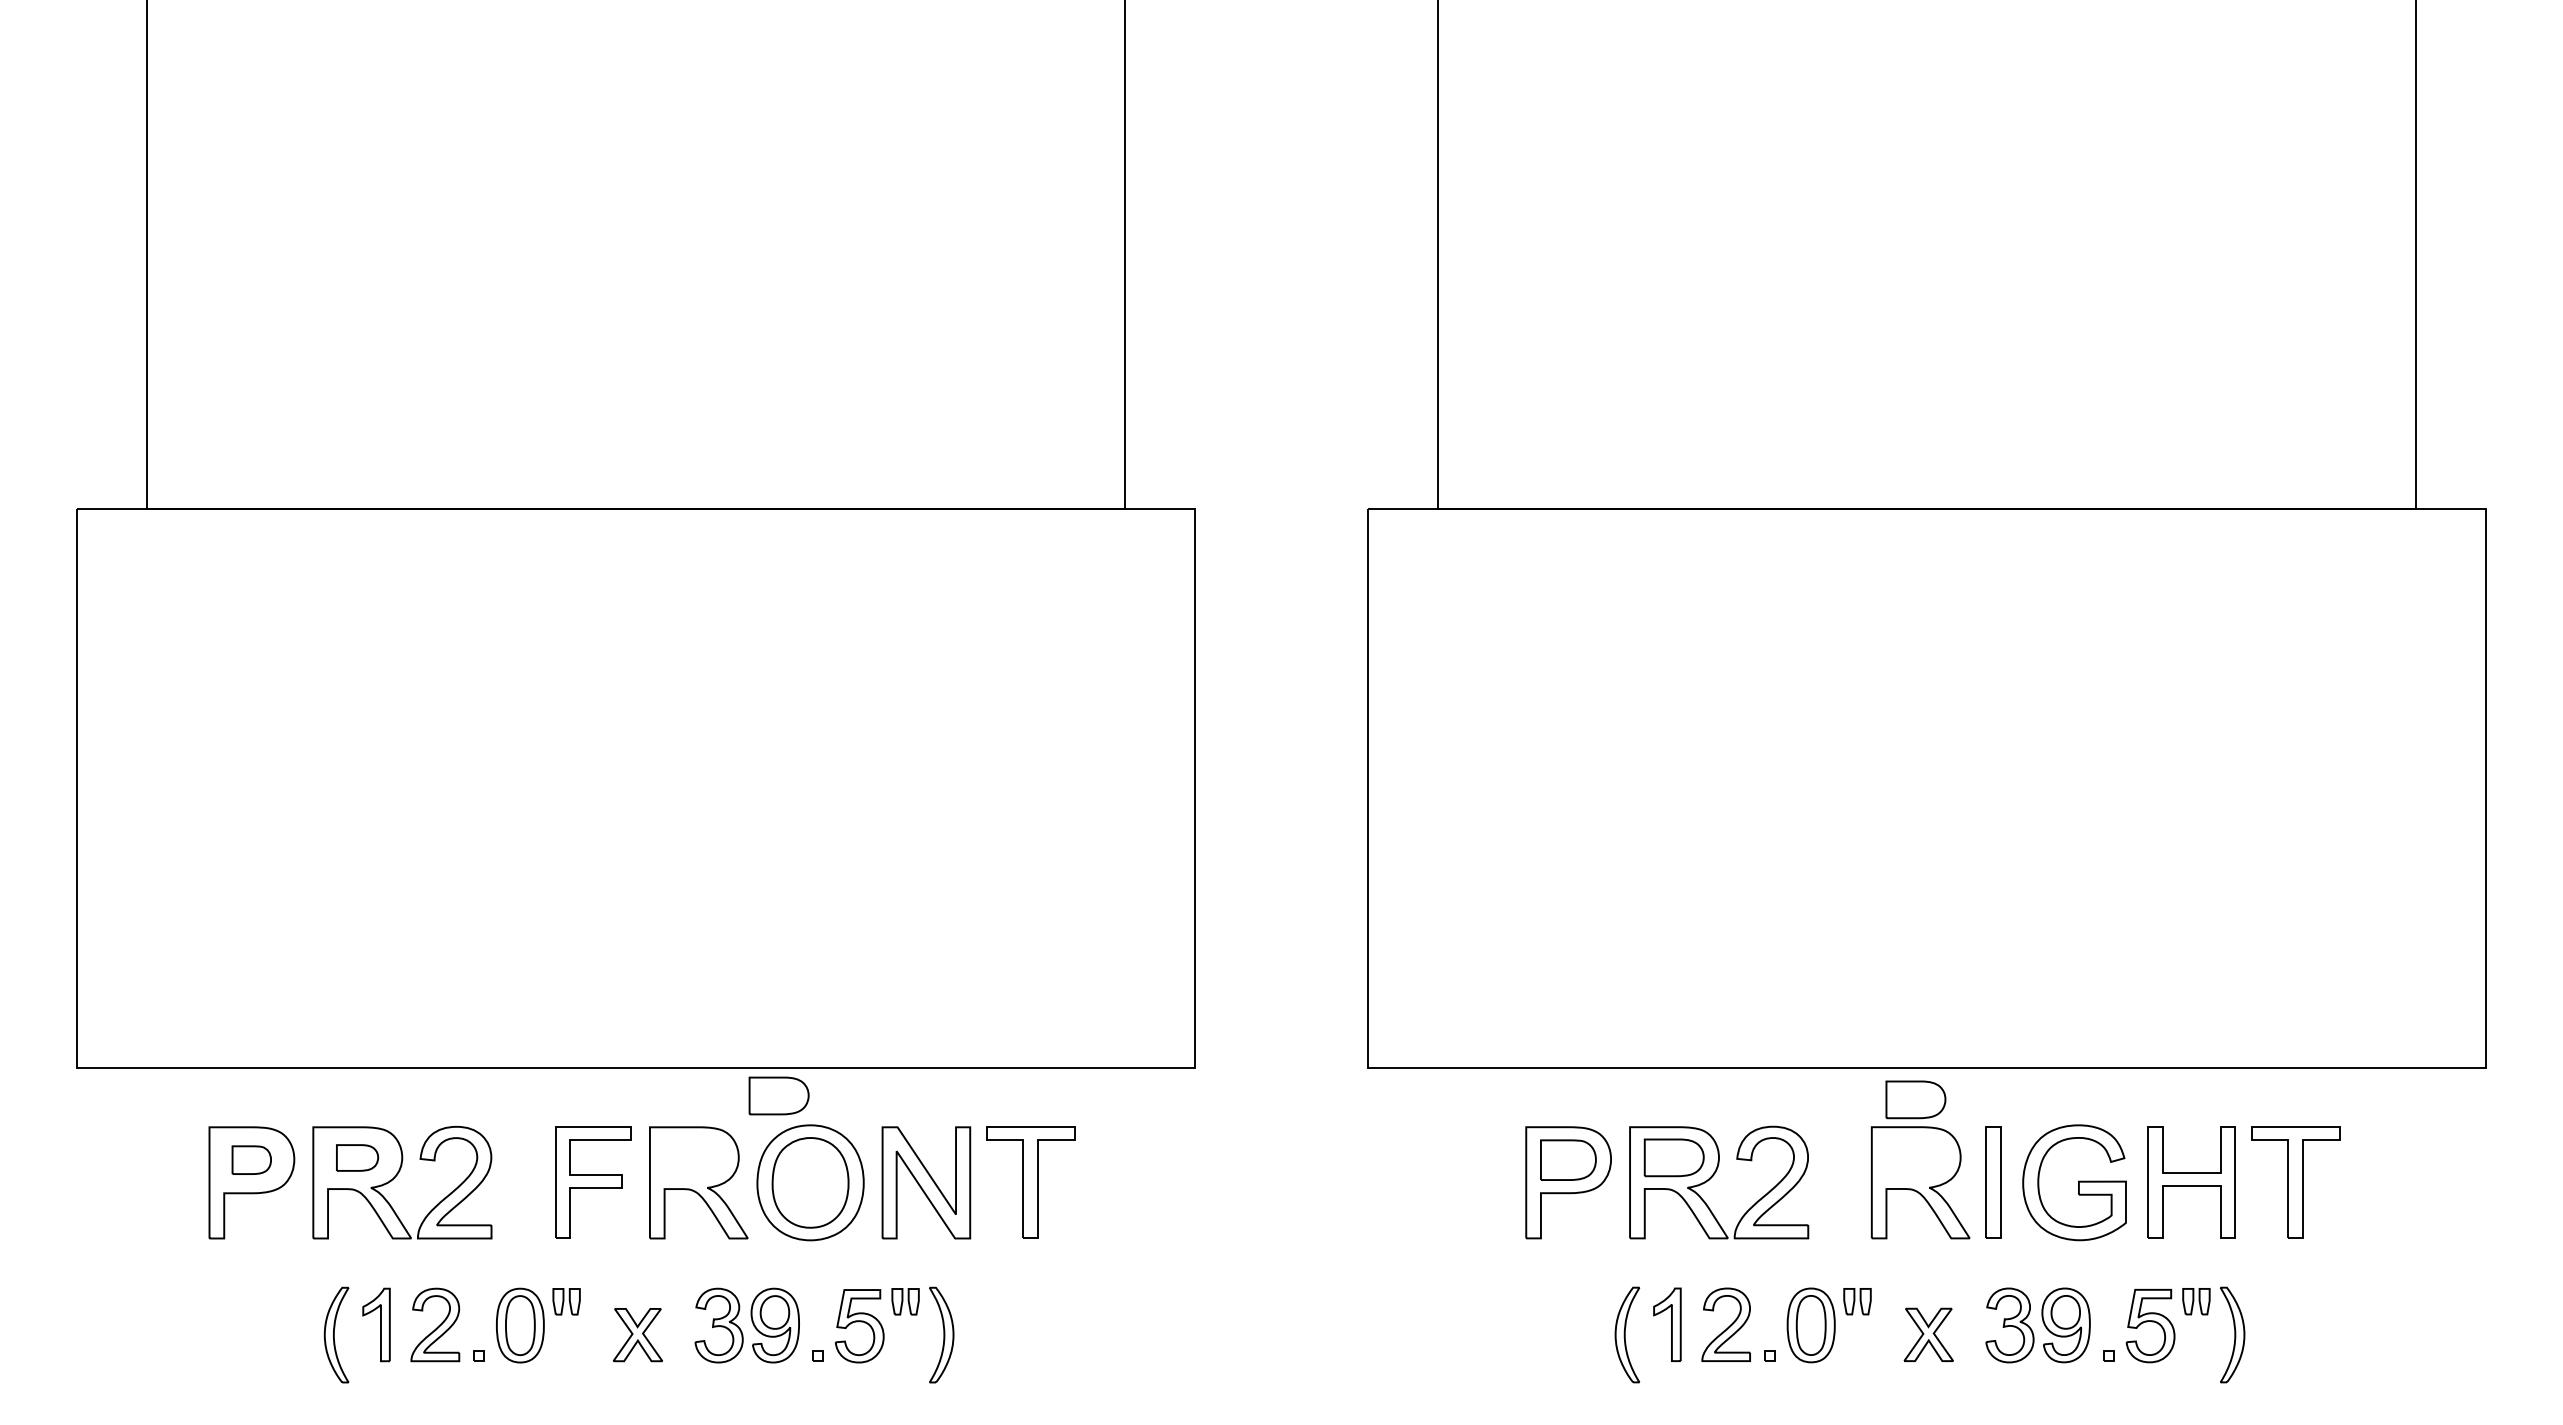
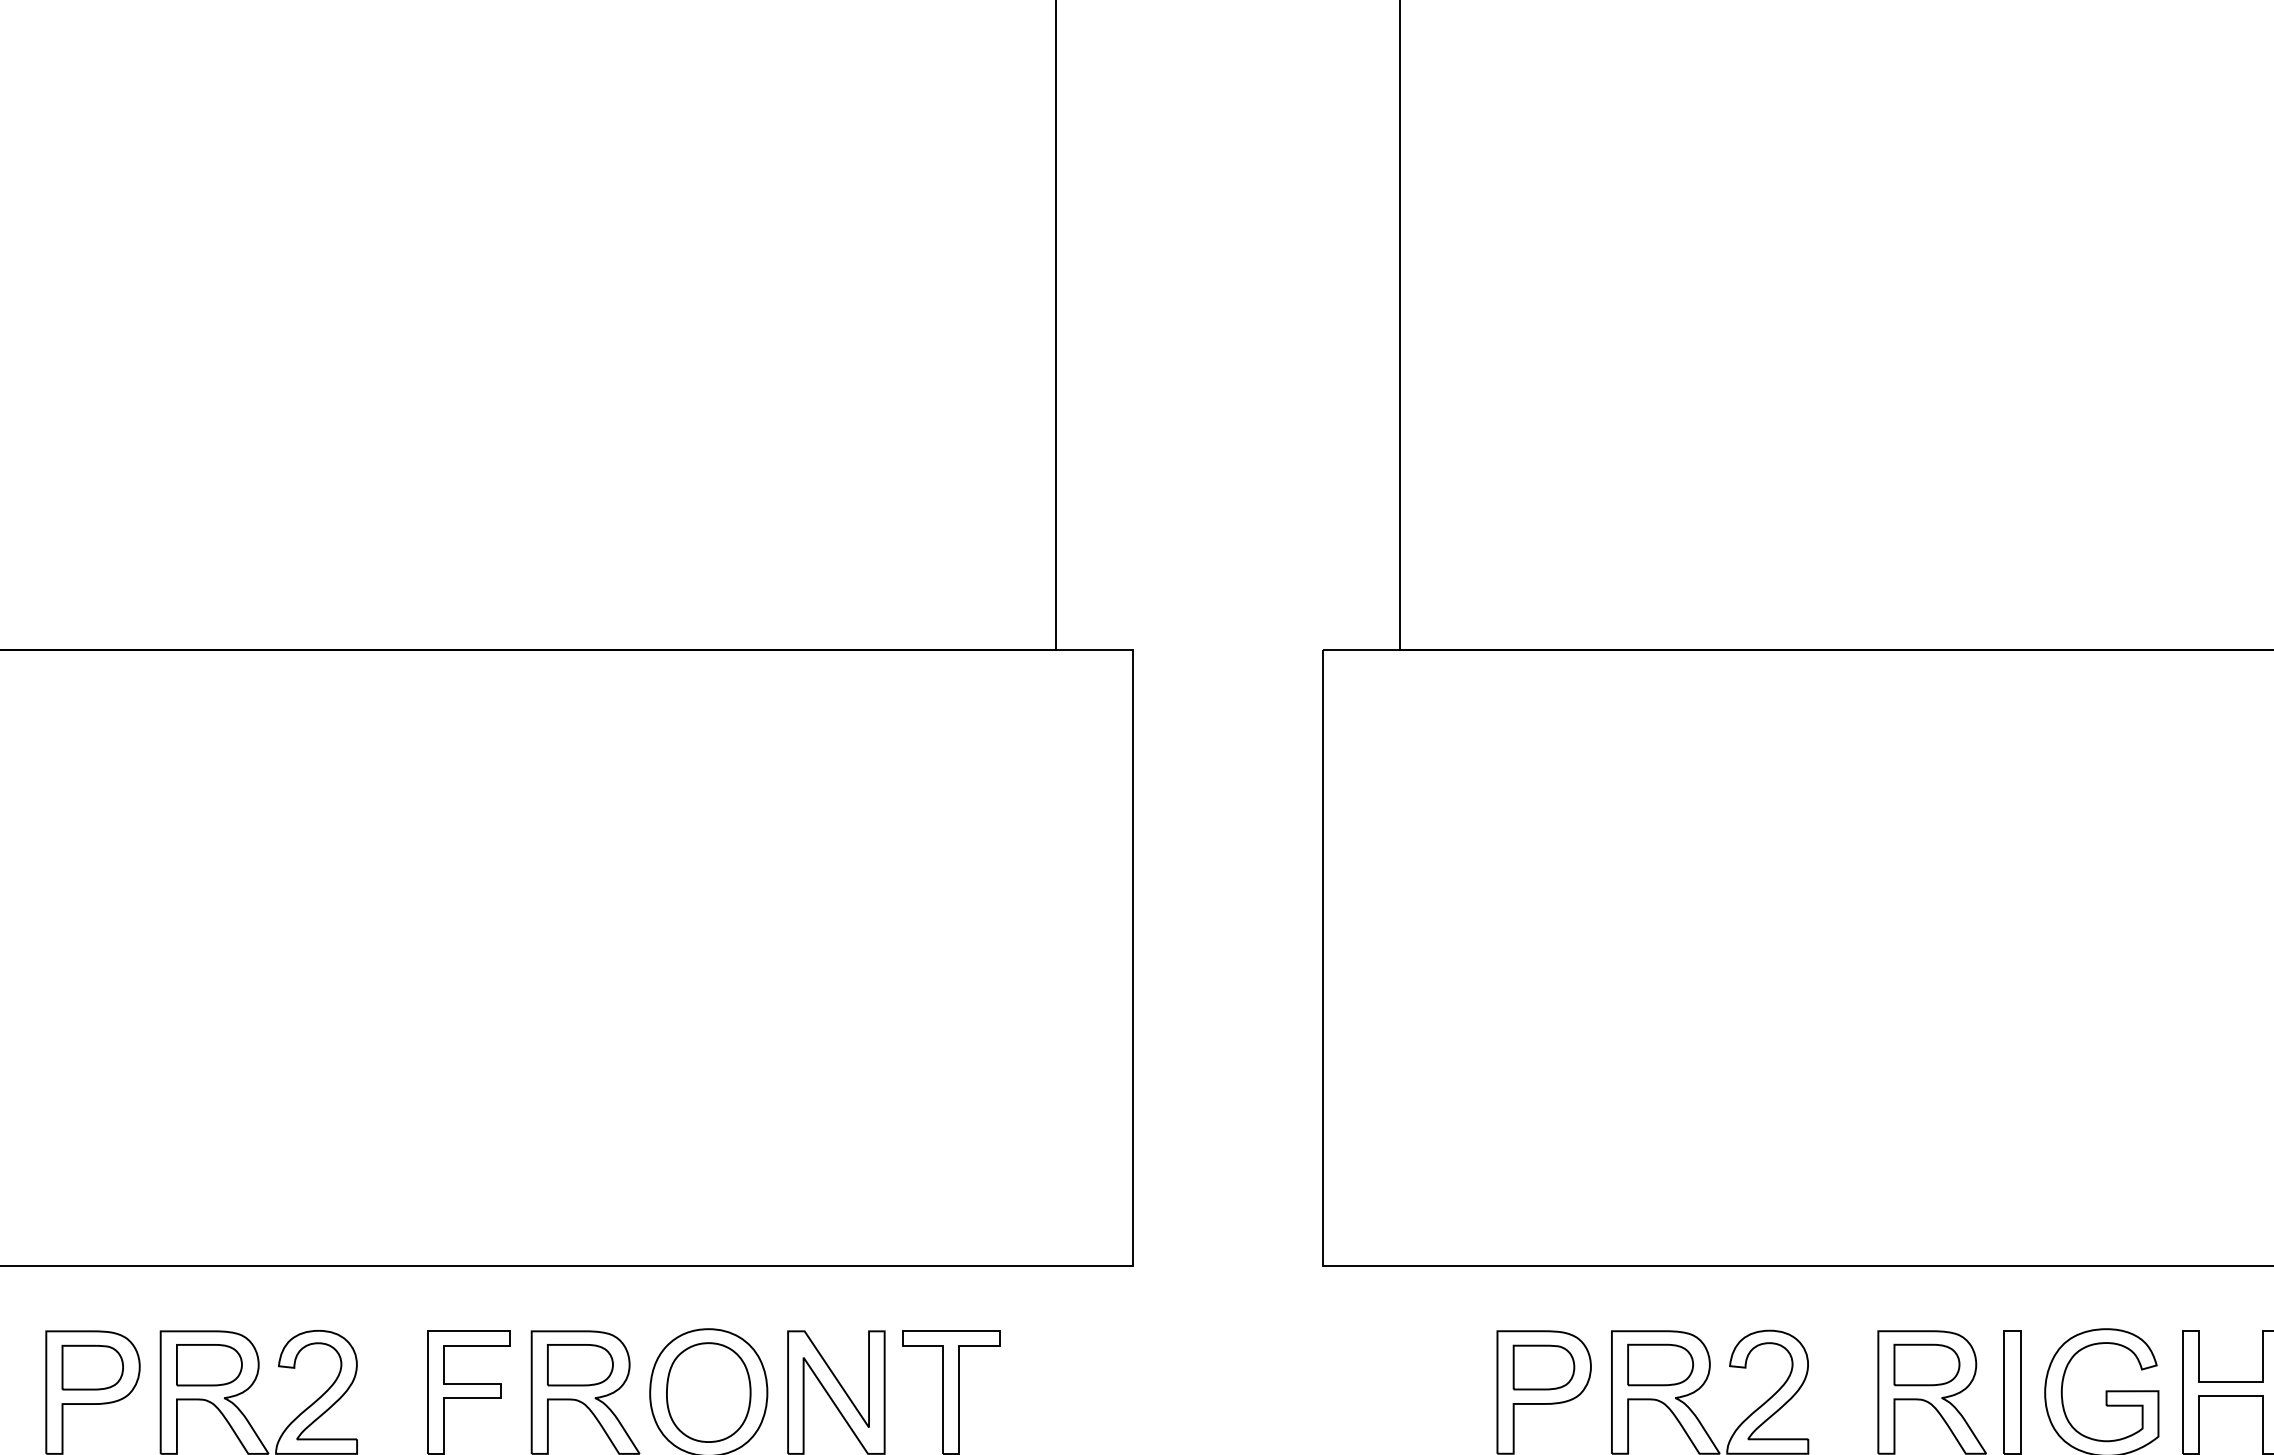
part: (778, 1095) -> (579, 1364), moved
part: (1915, 1099) -> (1926, 1364), moved
part: (357, 1157) -> (209, 1364), size x1.43
part: (251, 1159) -> (92, 1366), size x1.43

